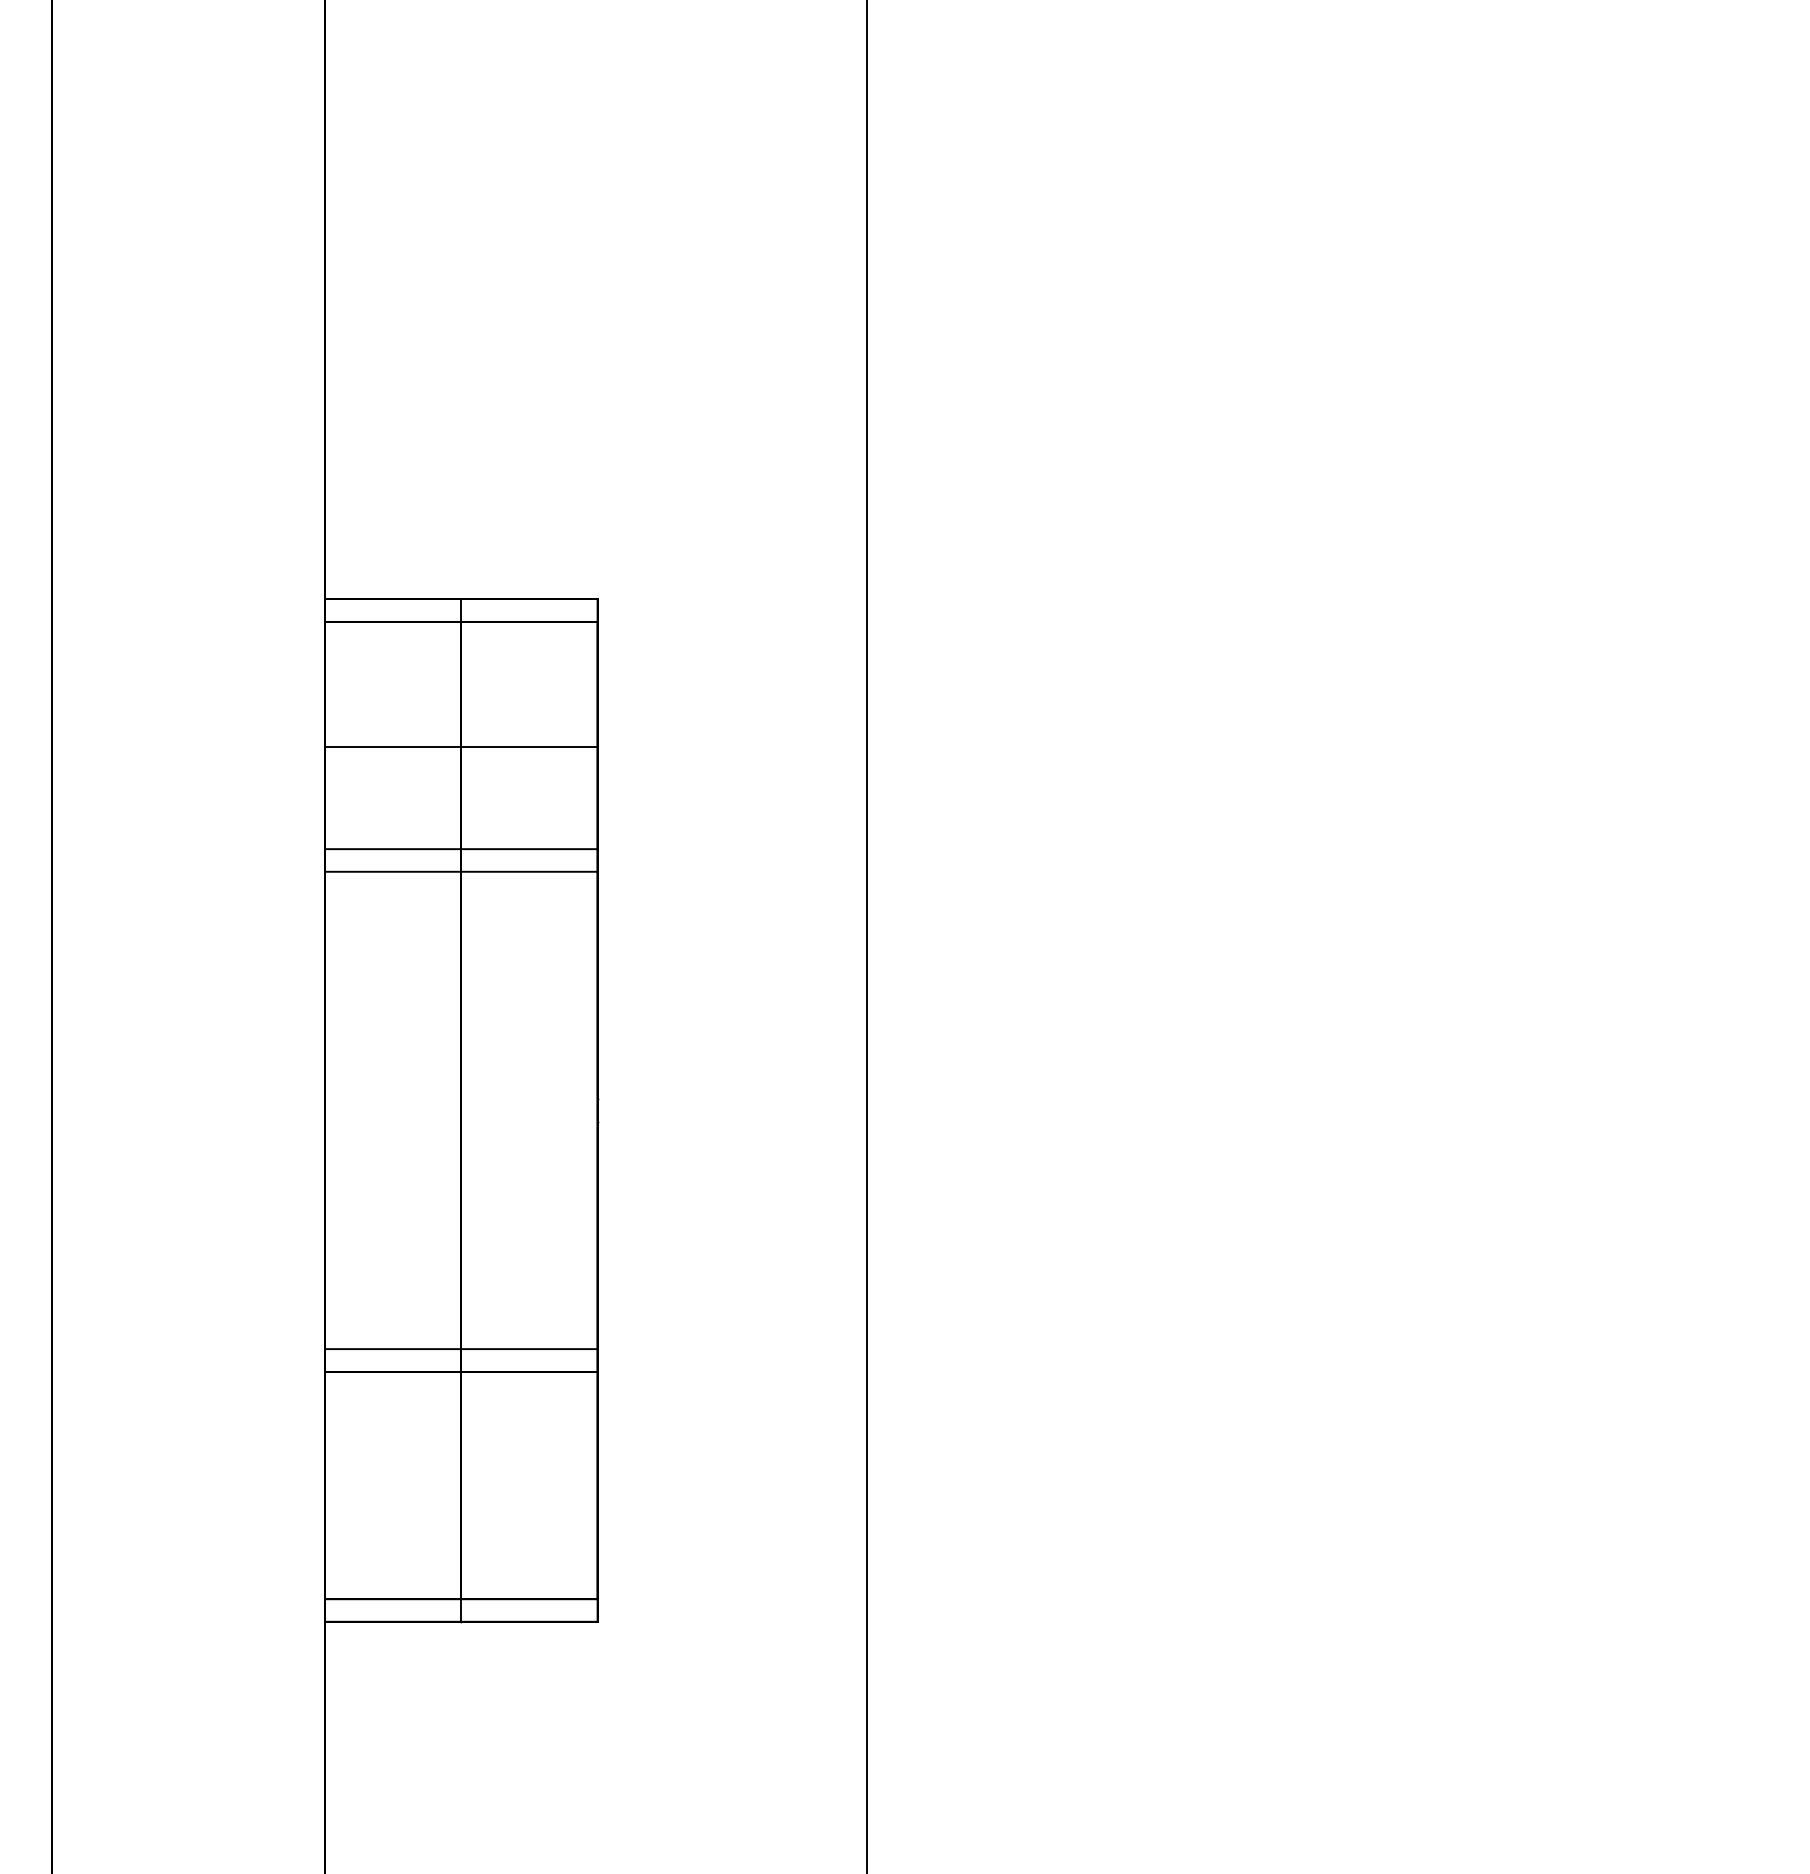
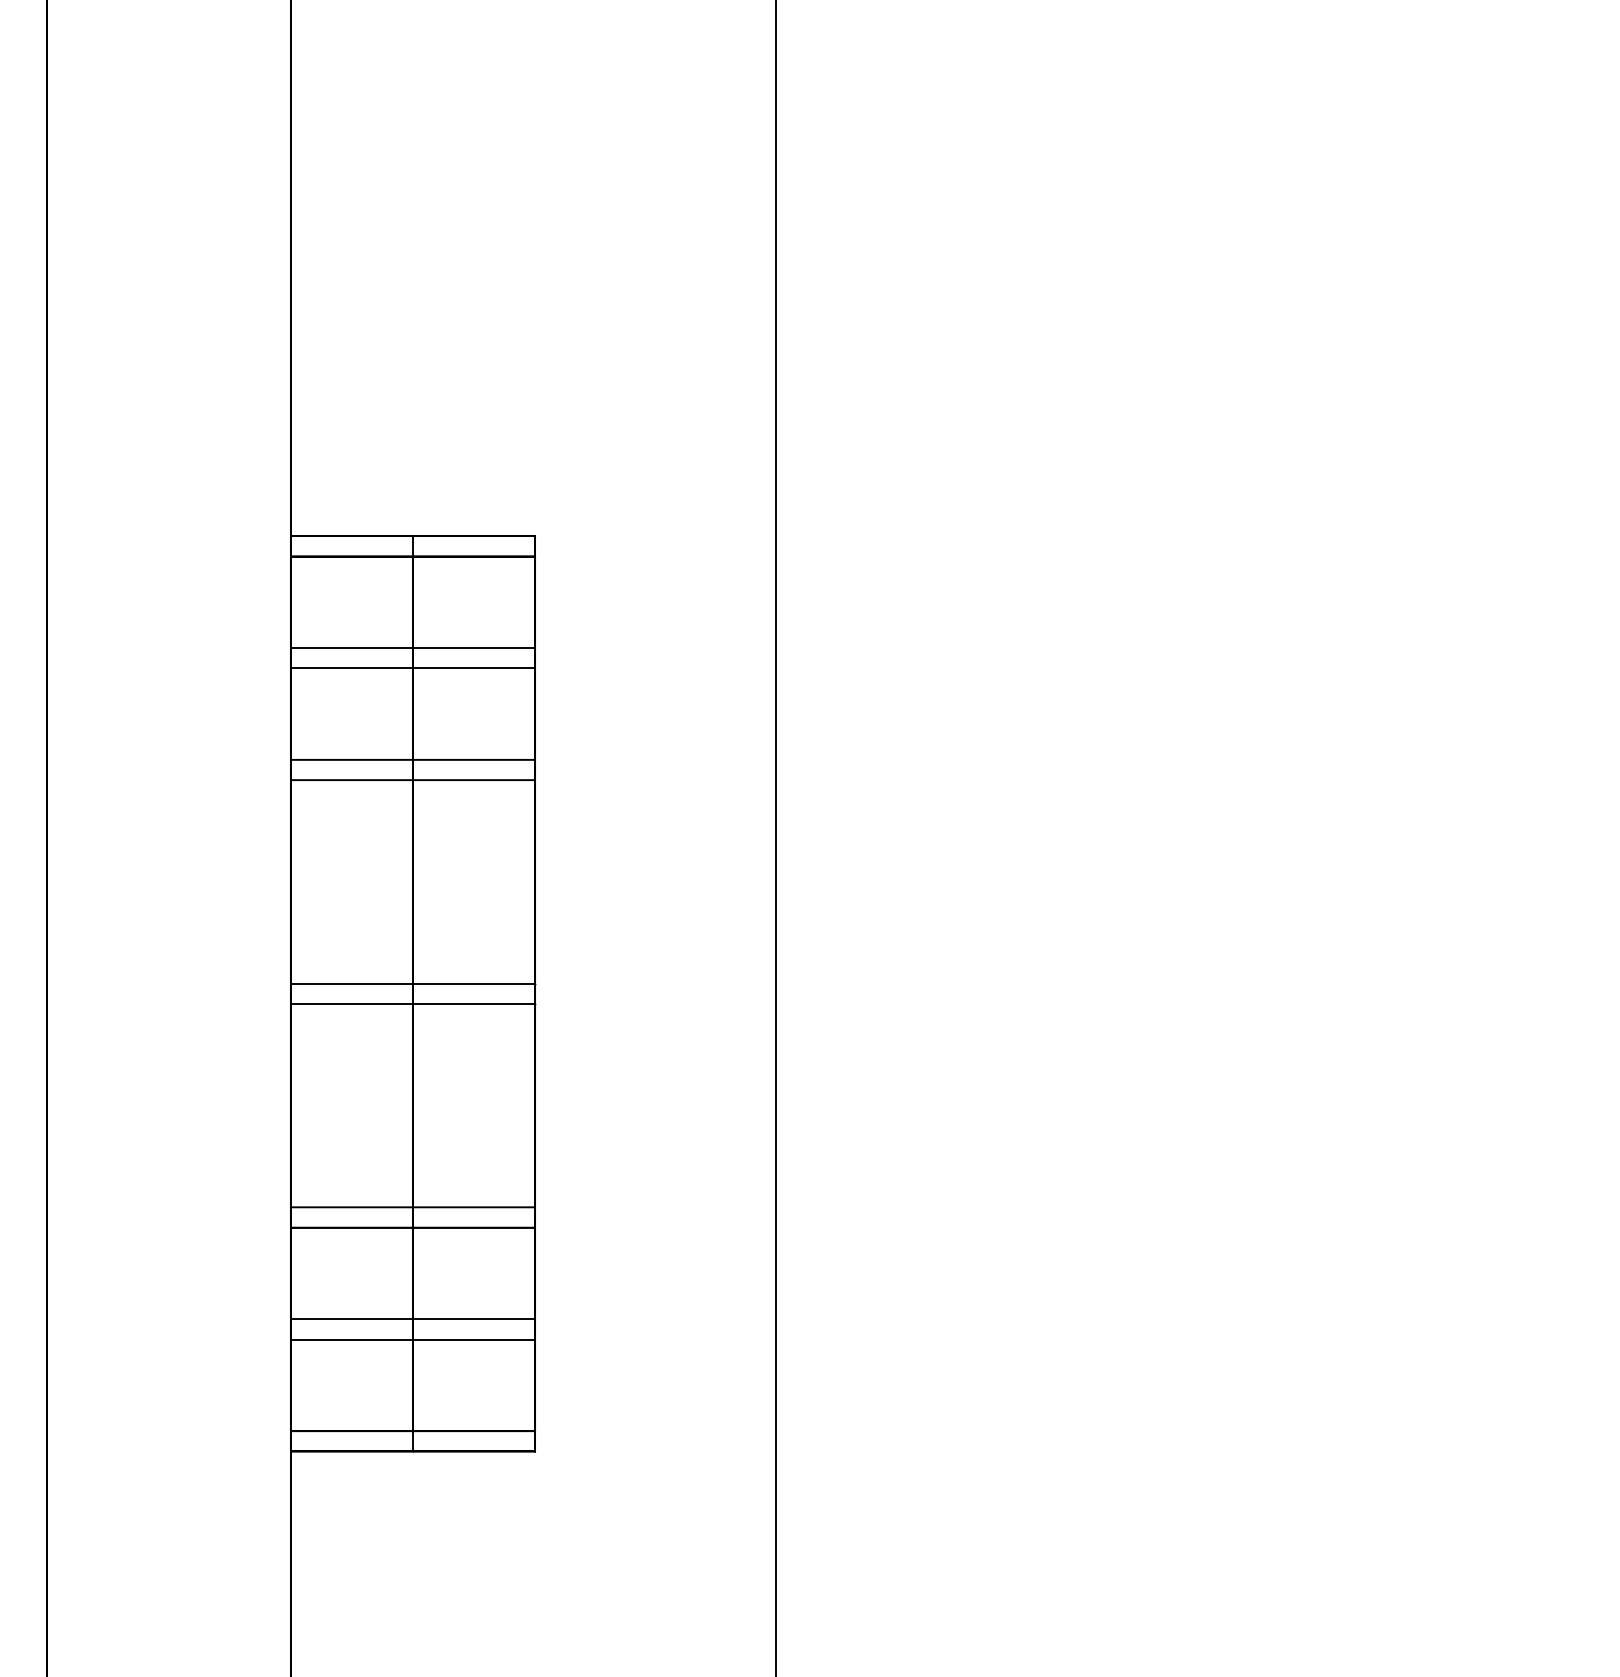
line: (460, 724) -> (412, 648), added
line: (460, 1099) -> (412, 983), added
line: (460, 1121) -> (412, 1003), added
line: (460, 1474) -> (412, 1319), added
line: (460, 1496) -> (412, 1339), added

